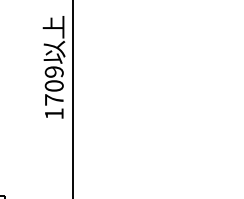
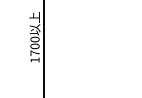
text: (53, 71) -> (34, 39), 1709 -> 1700

